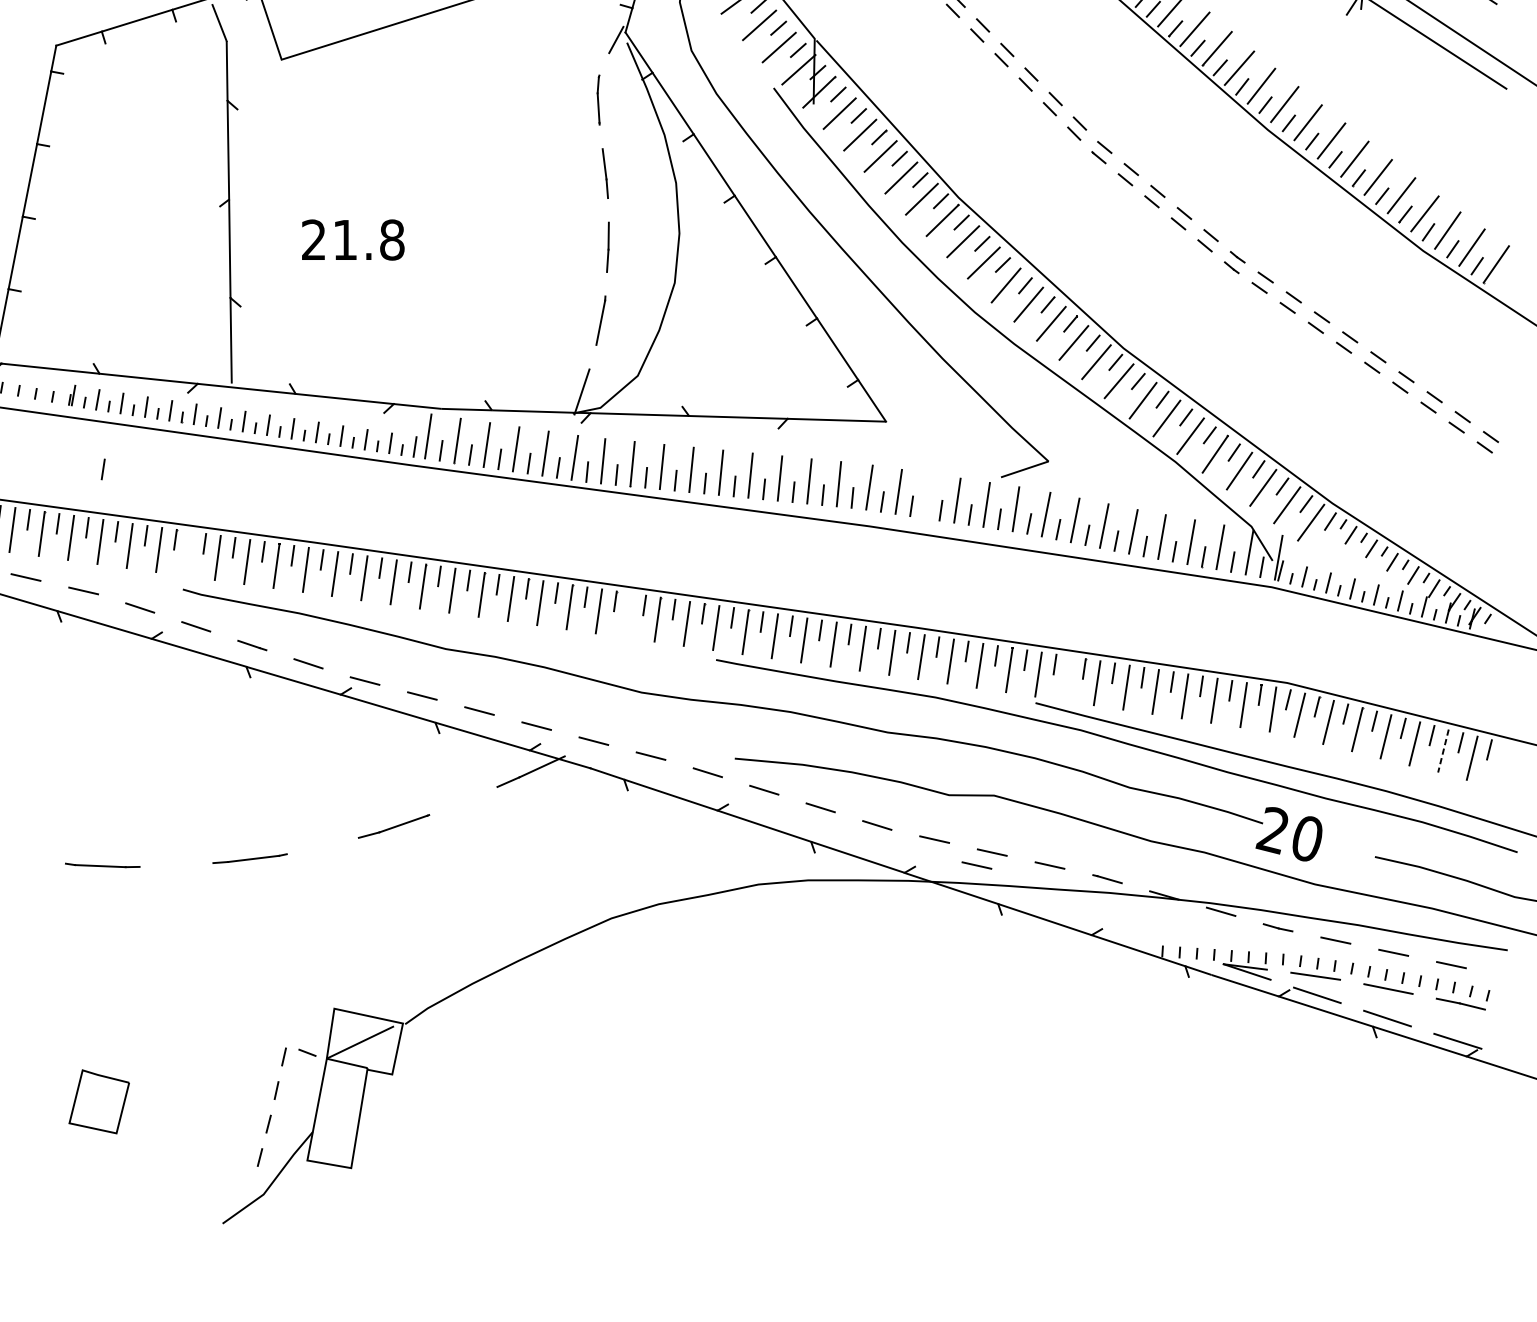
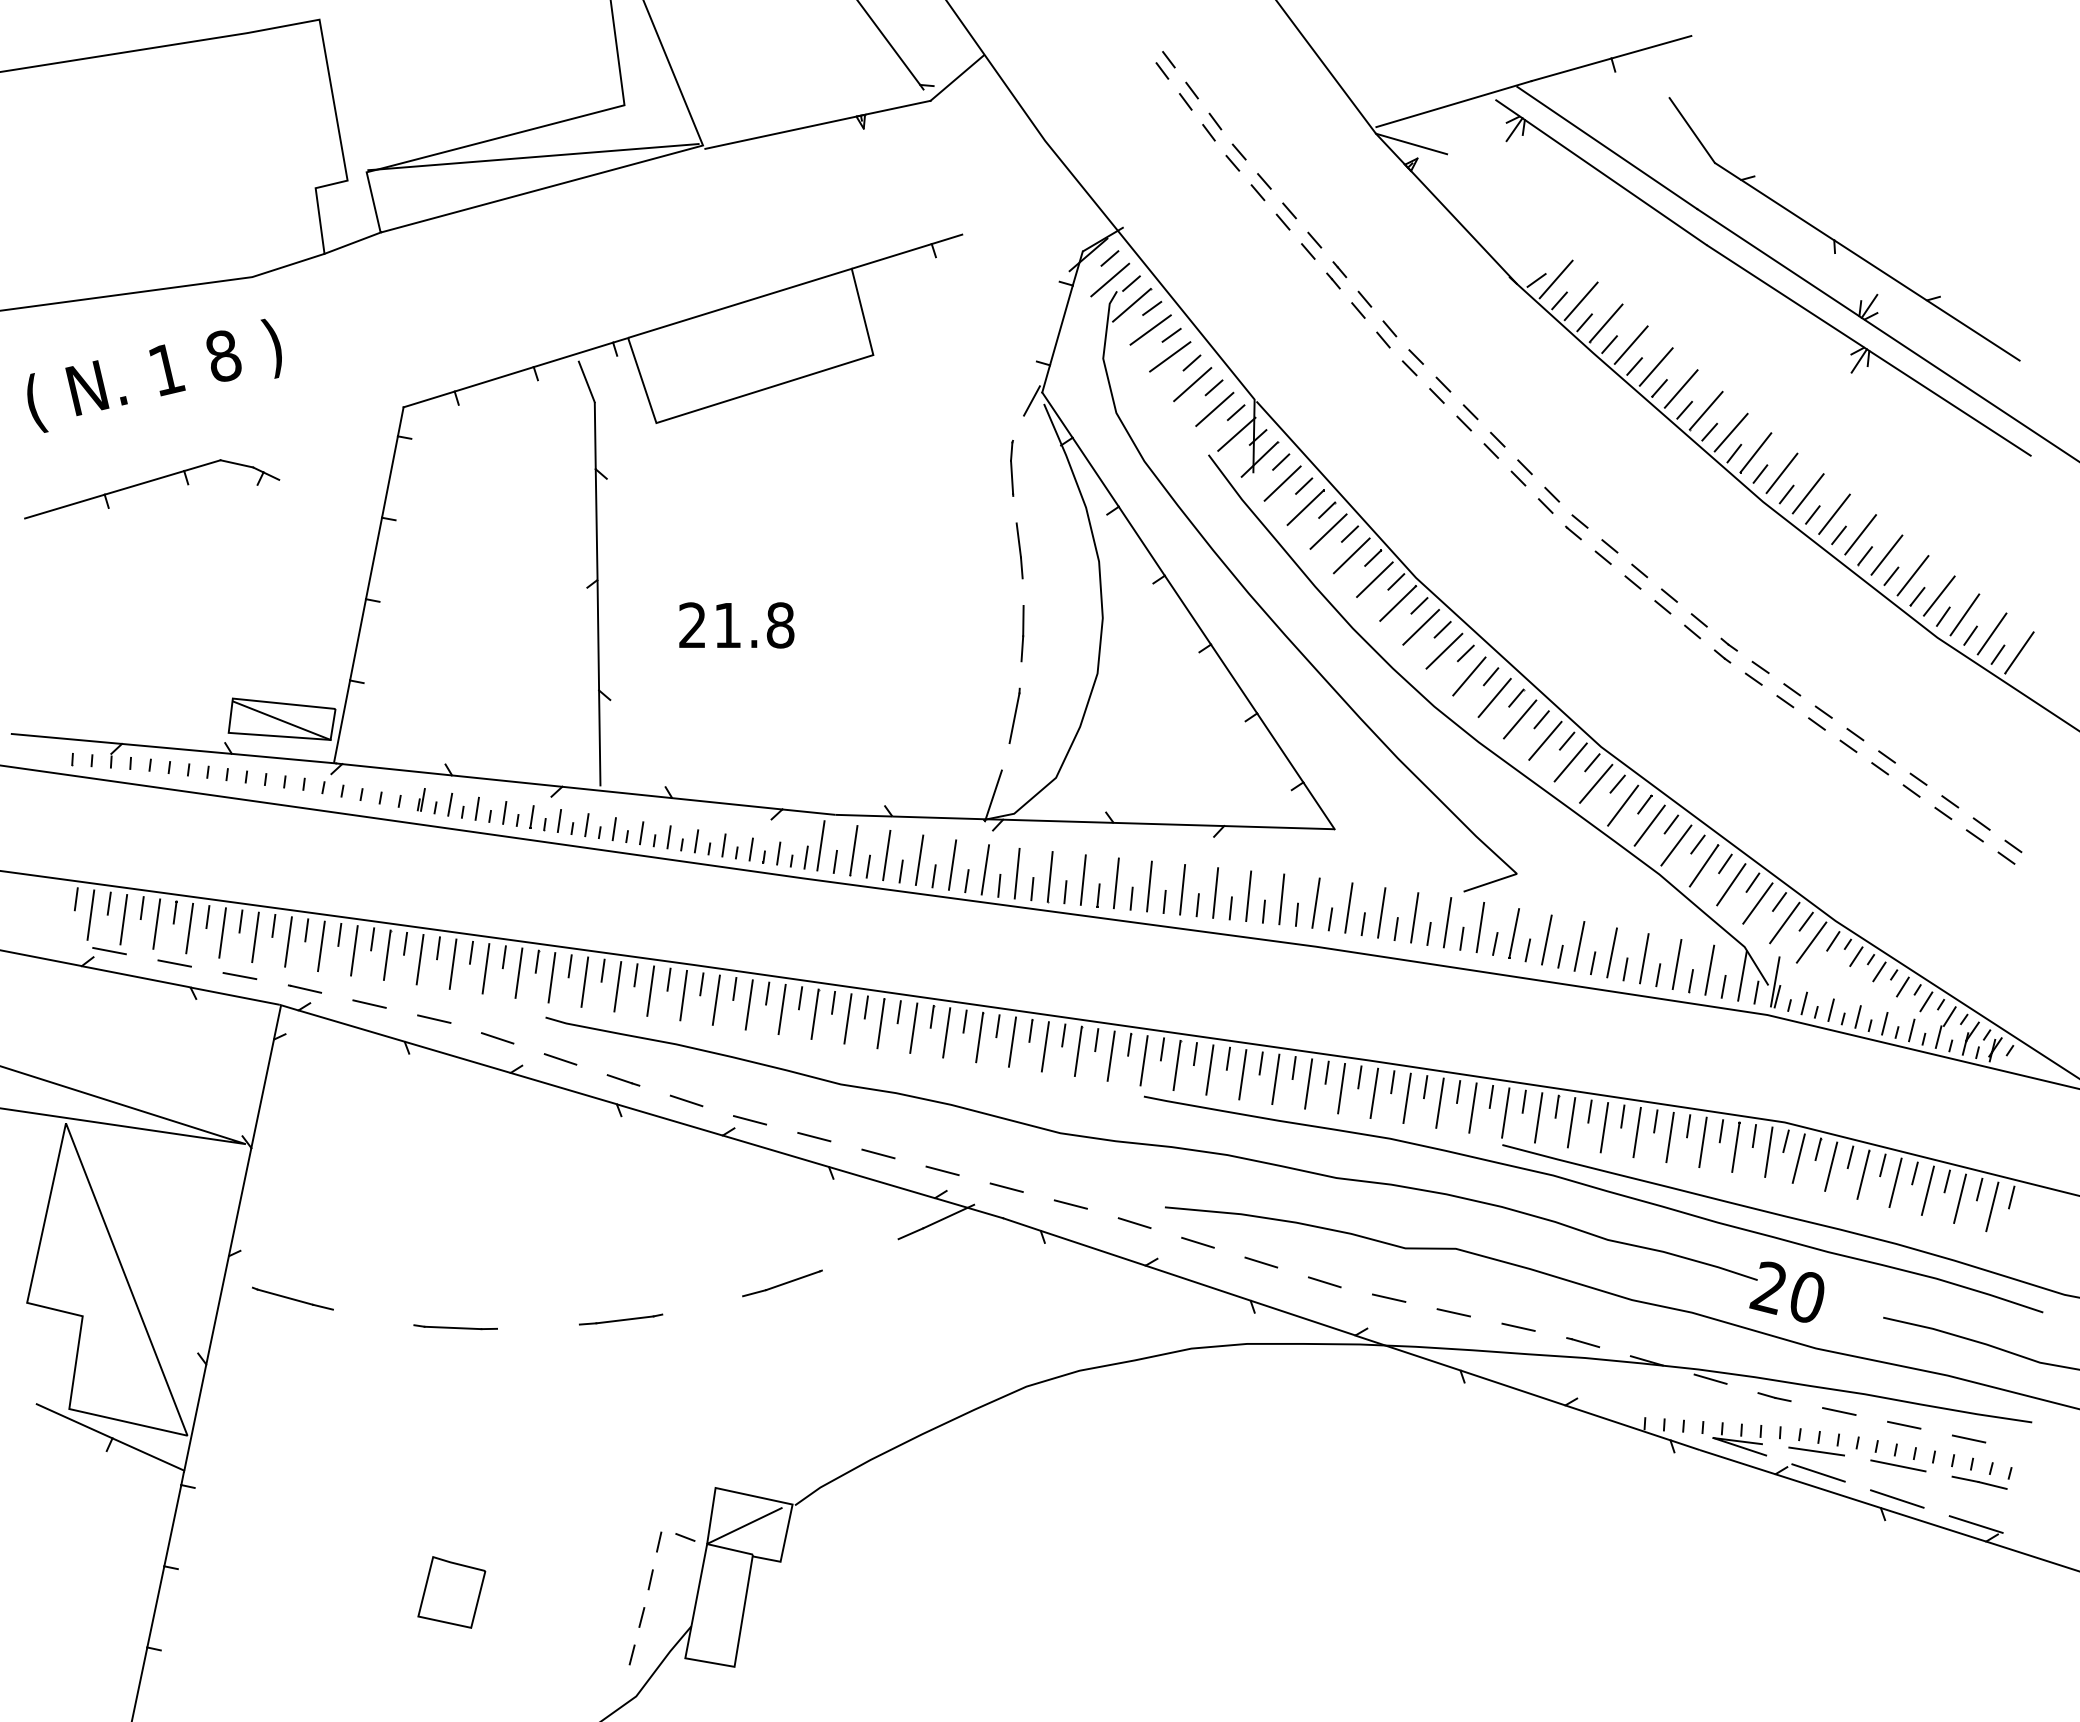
line: (102, 469) -> (455, 882), removed
line: (927, 495) -> (1381, 912), added
line: (188, 553) -> (551, 977), added
line: (627, 615) -> (1044, 1046), added
line: (1067, 678) -> (1538, 1117), added
line: (1443, 750) -> (1960, 1198), dashed -> solid
line: (976, 864) -> (1436, 1326), removed

